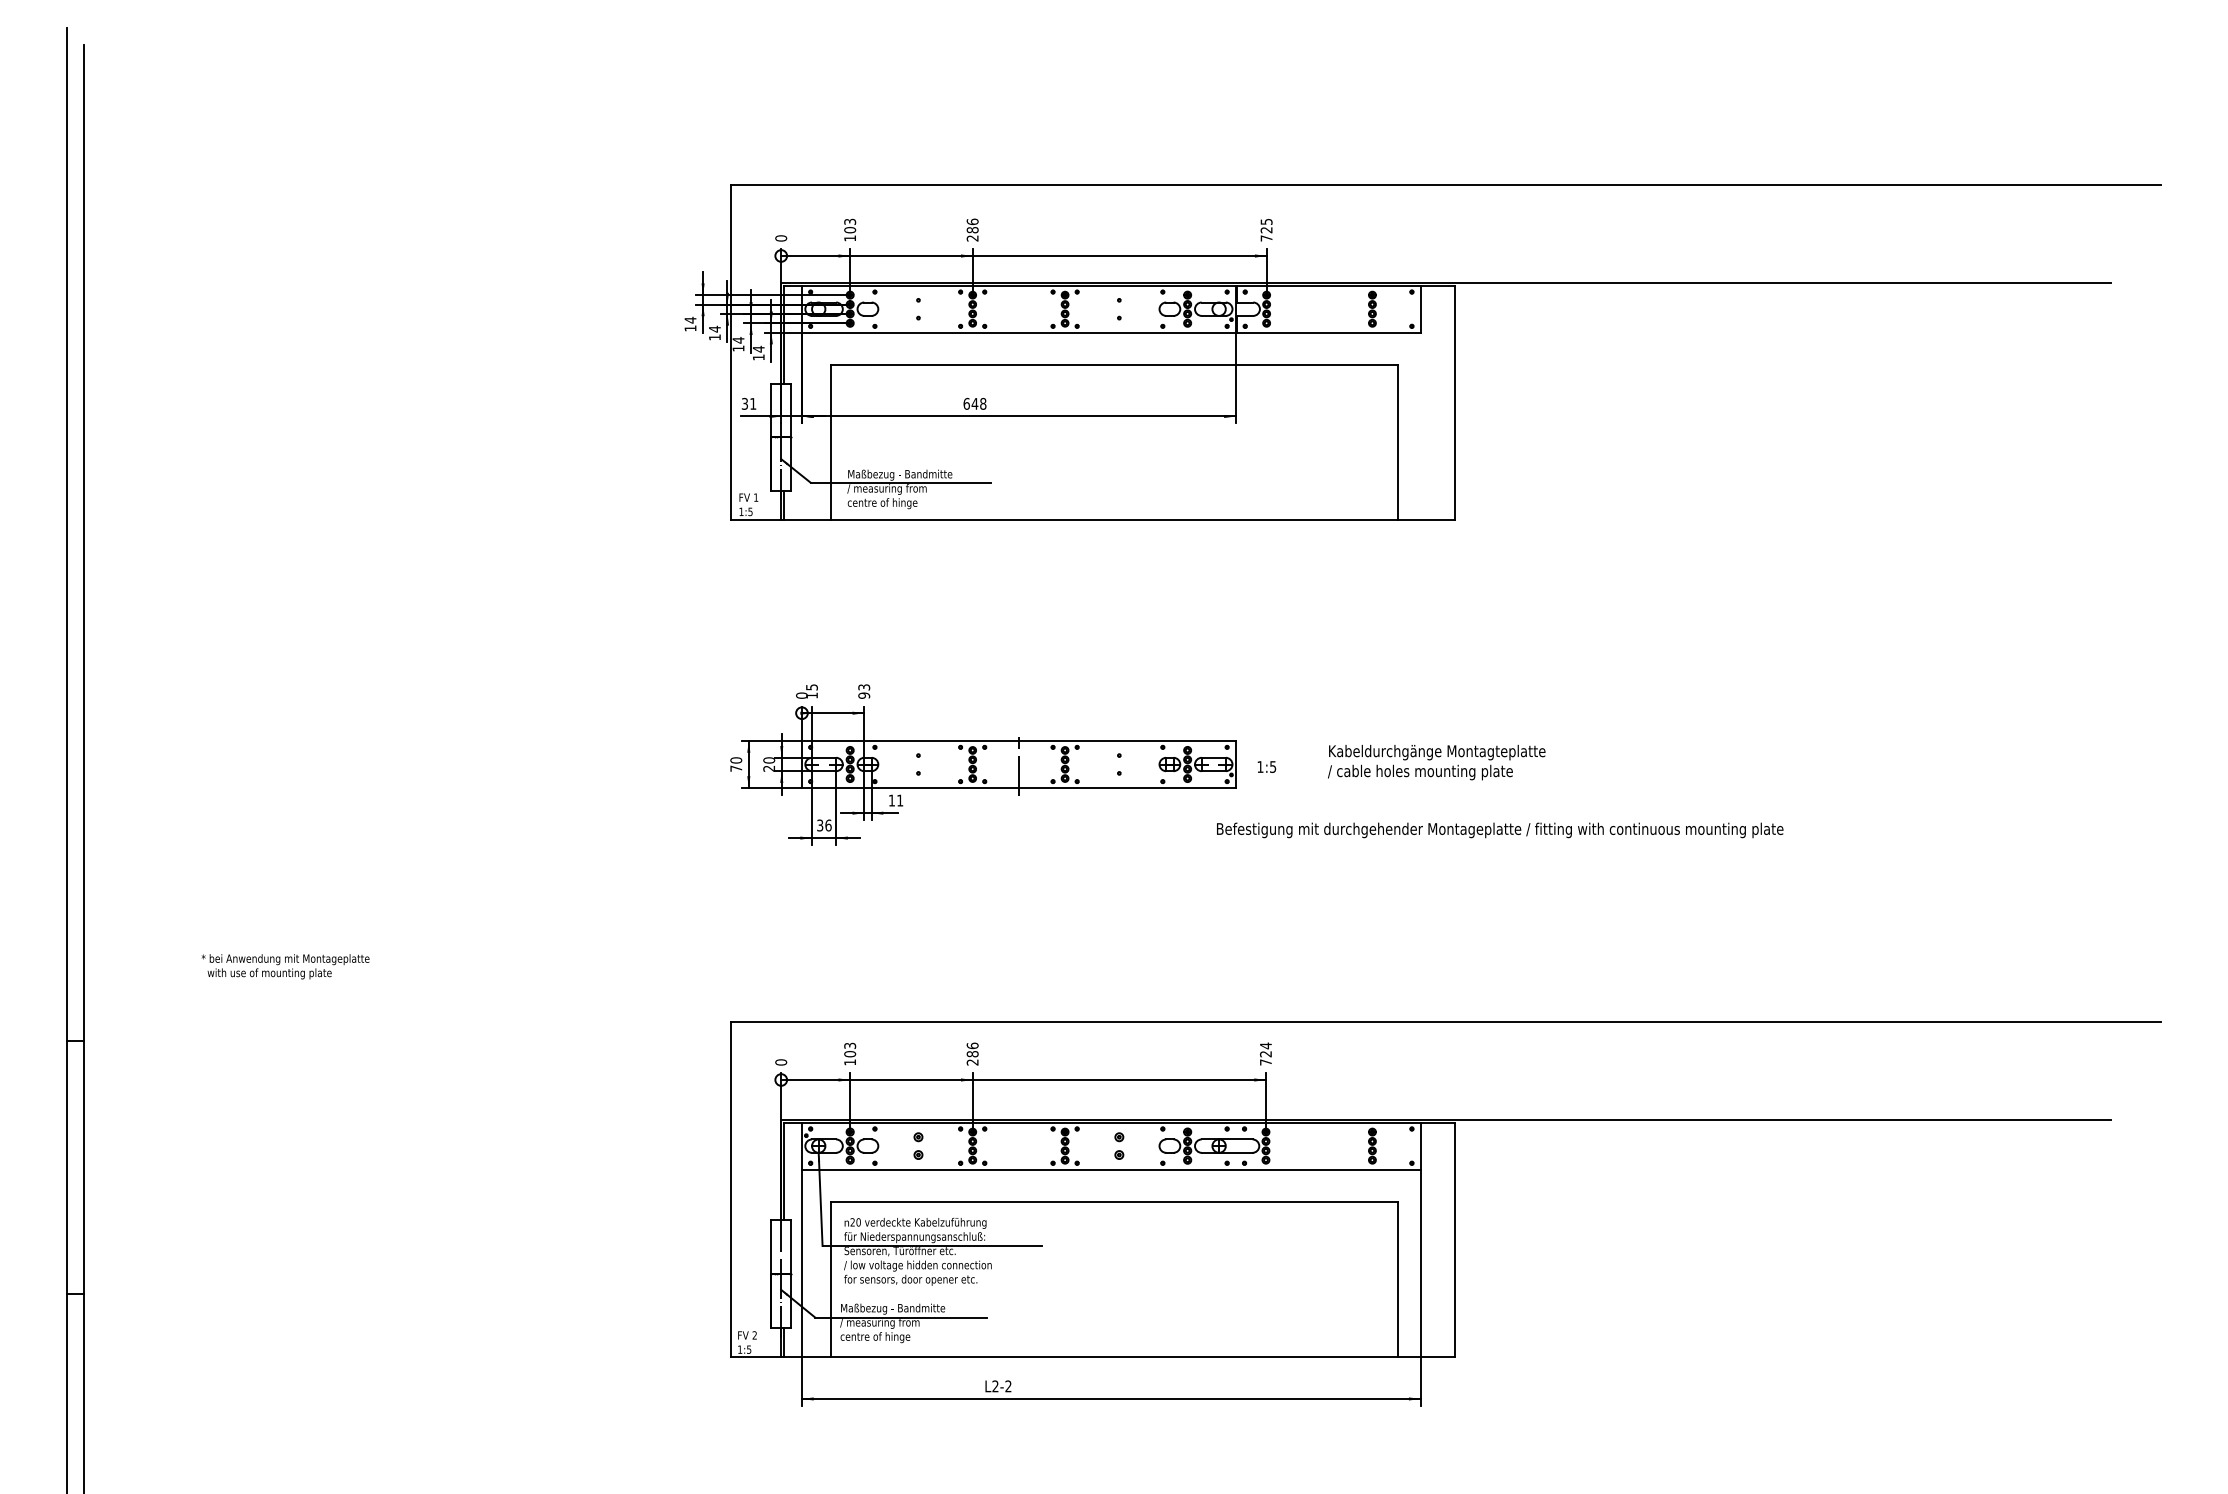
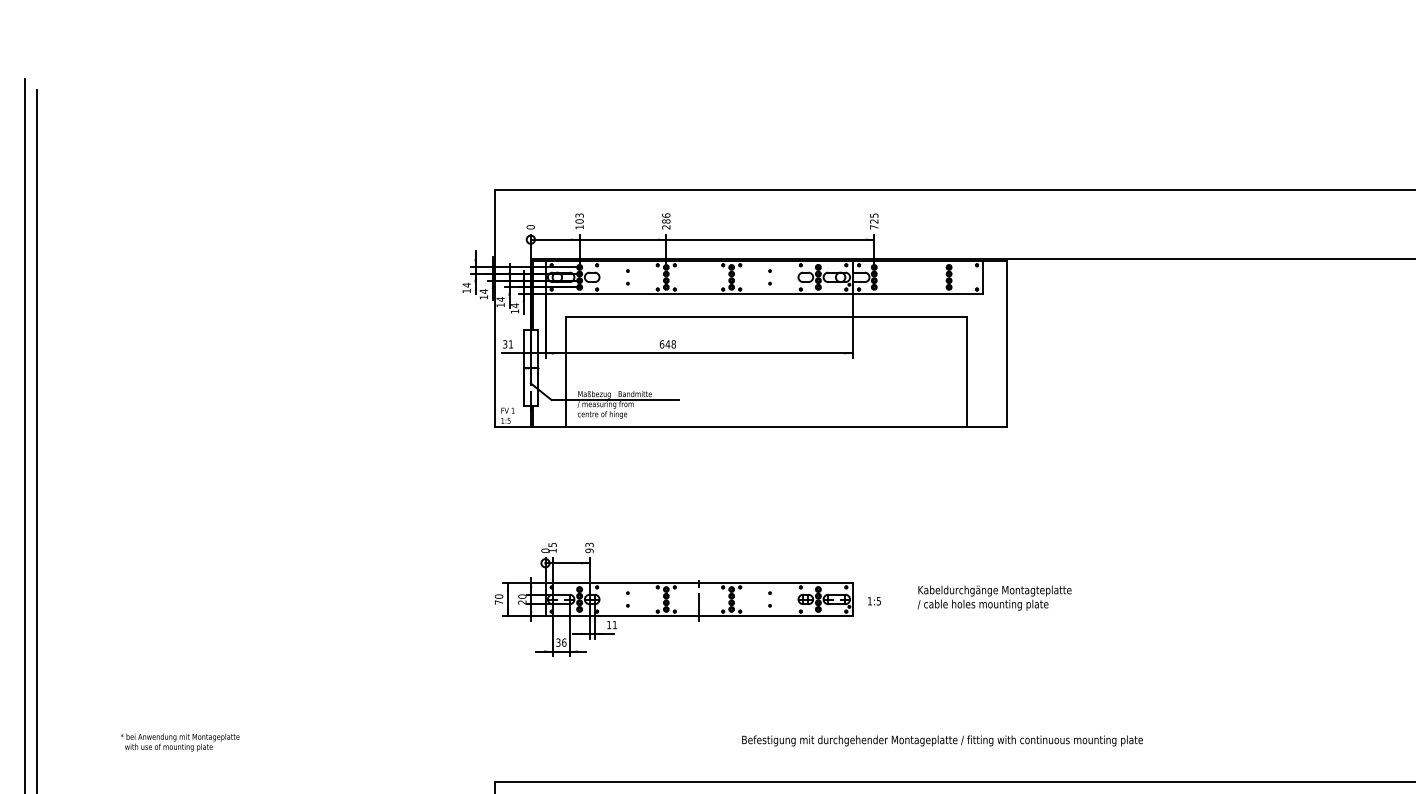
text: (1500, 830) -> (942, 741), moved

